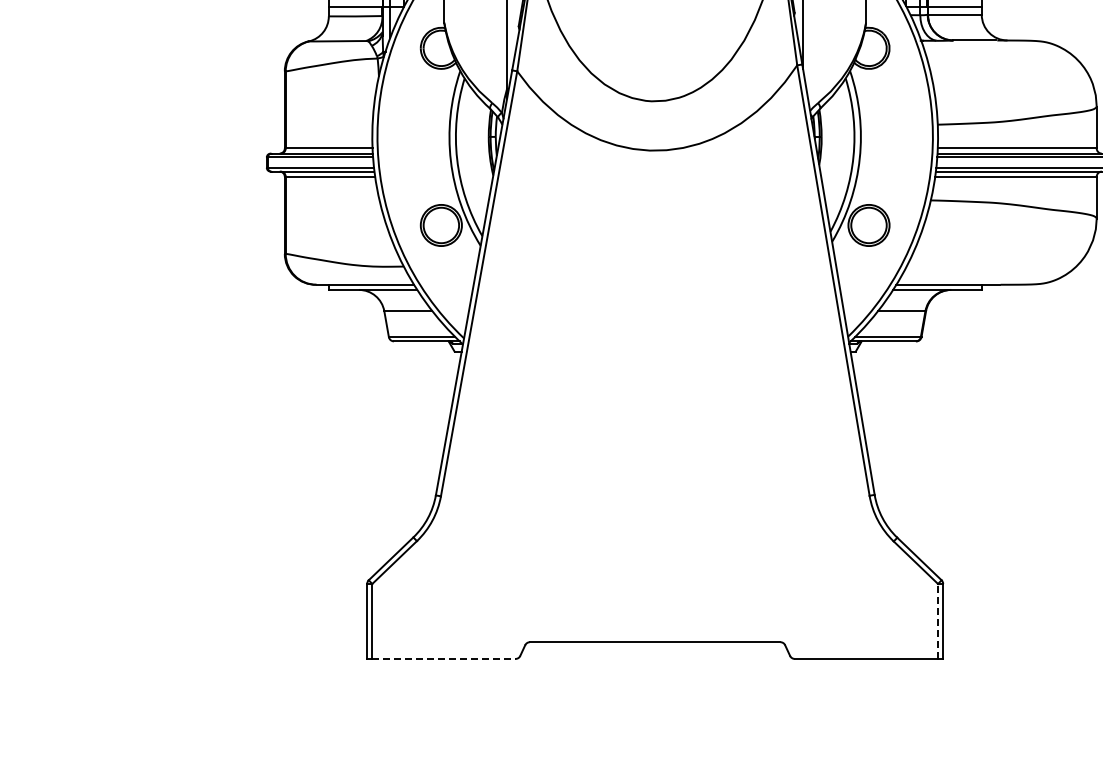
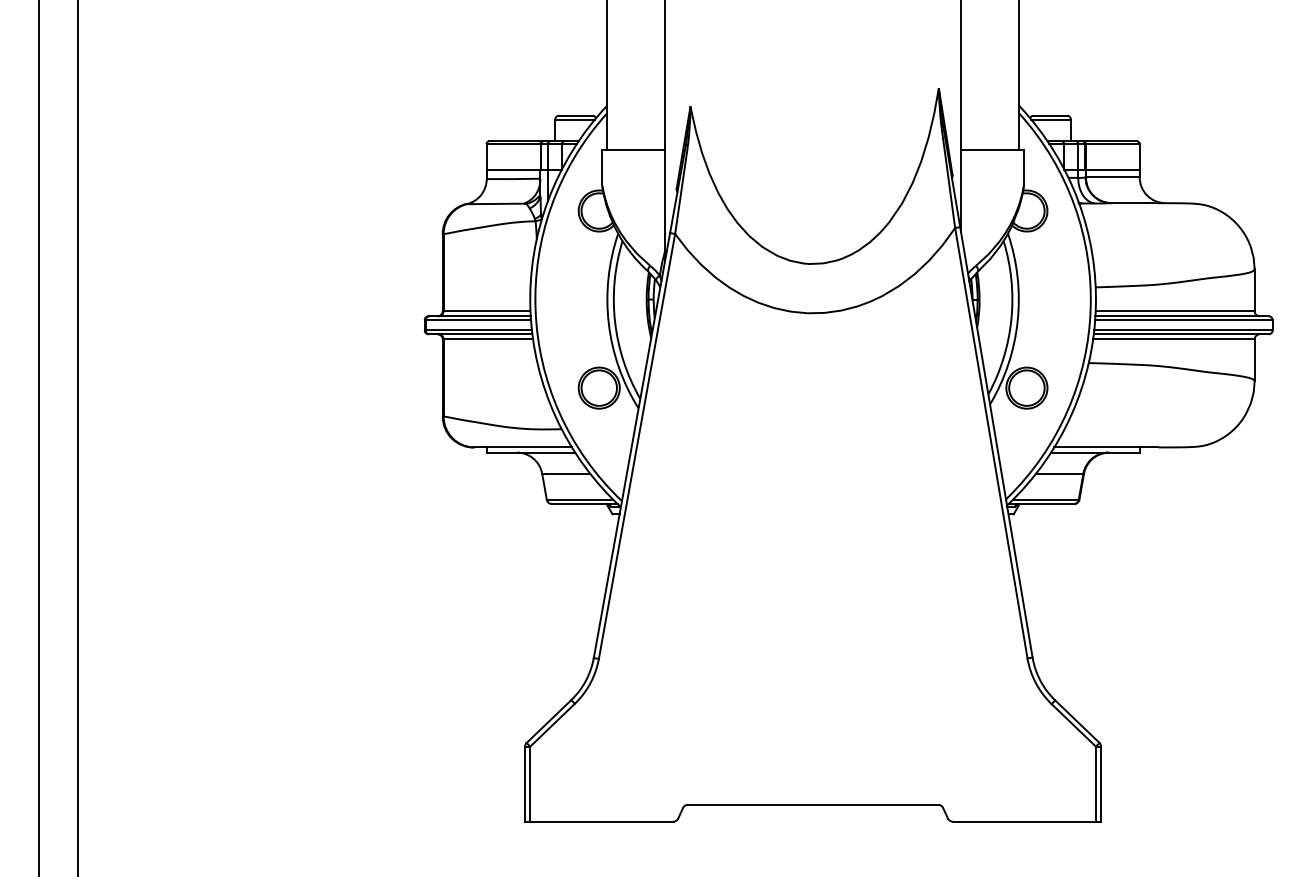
line: (937, 620) -> (1095, 783), dashed -> solid
line: (443, 658) -> (601, 821), dashed -> solid

